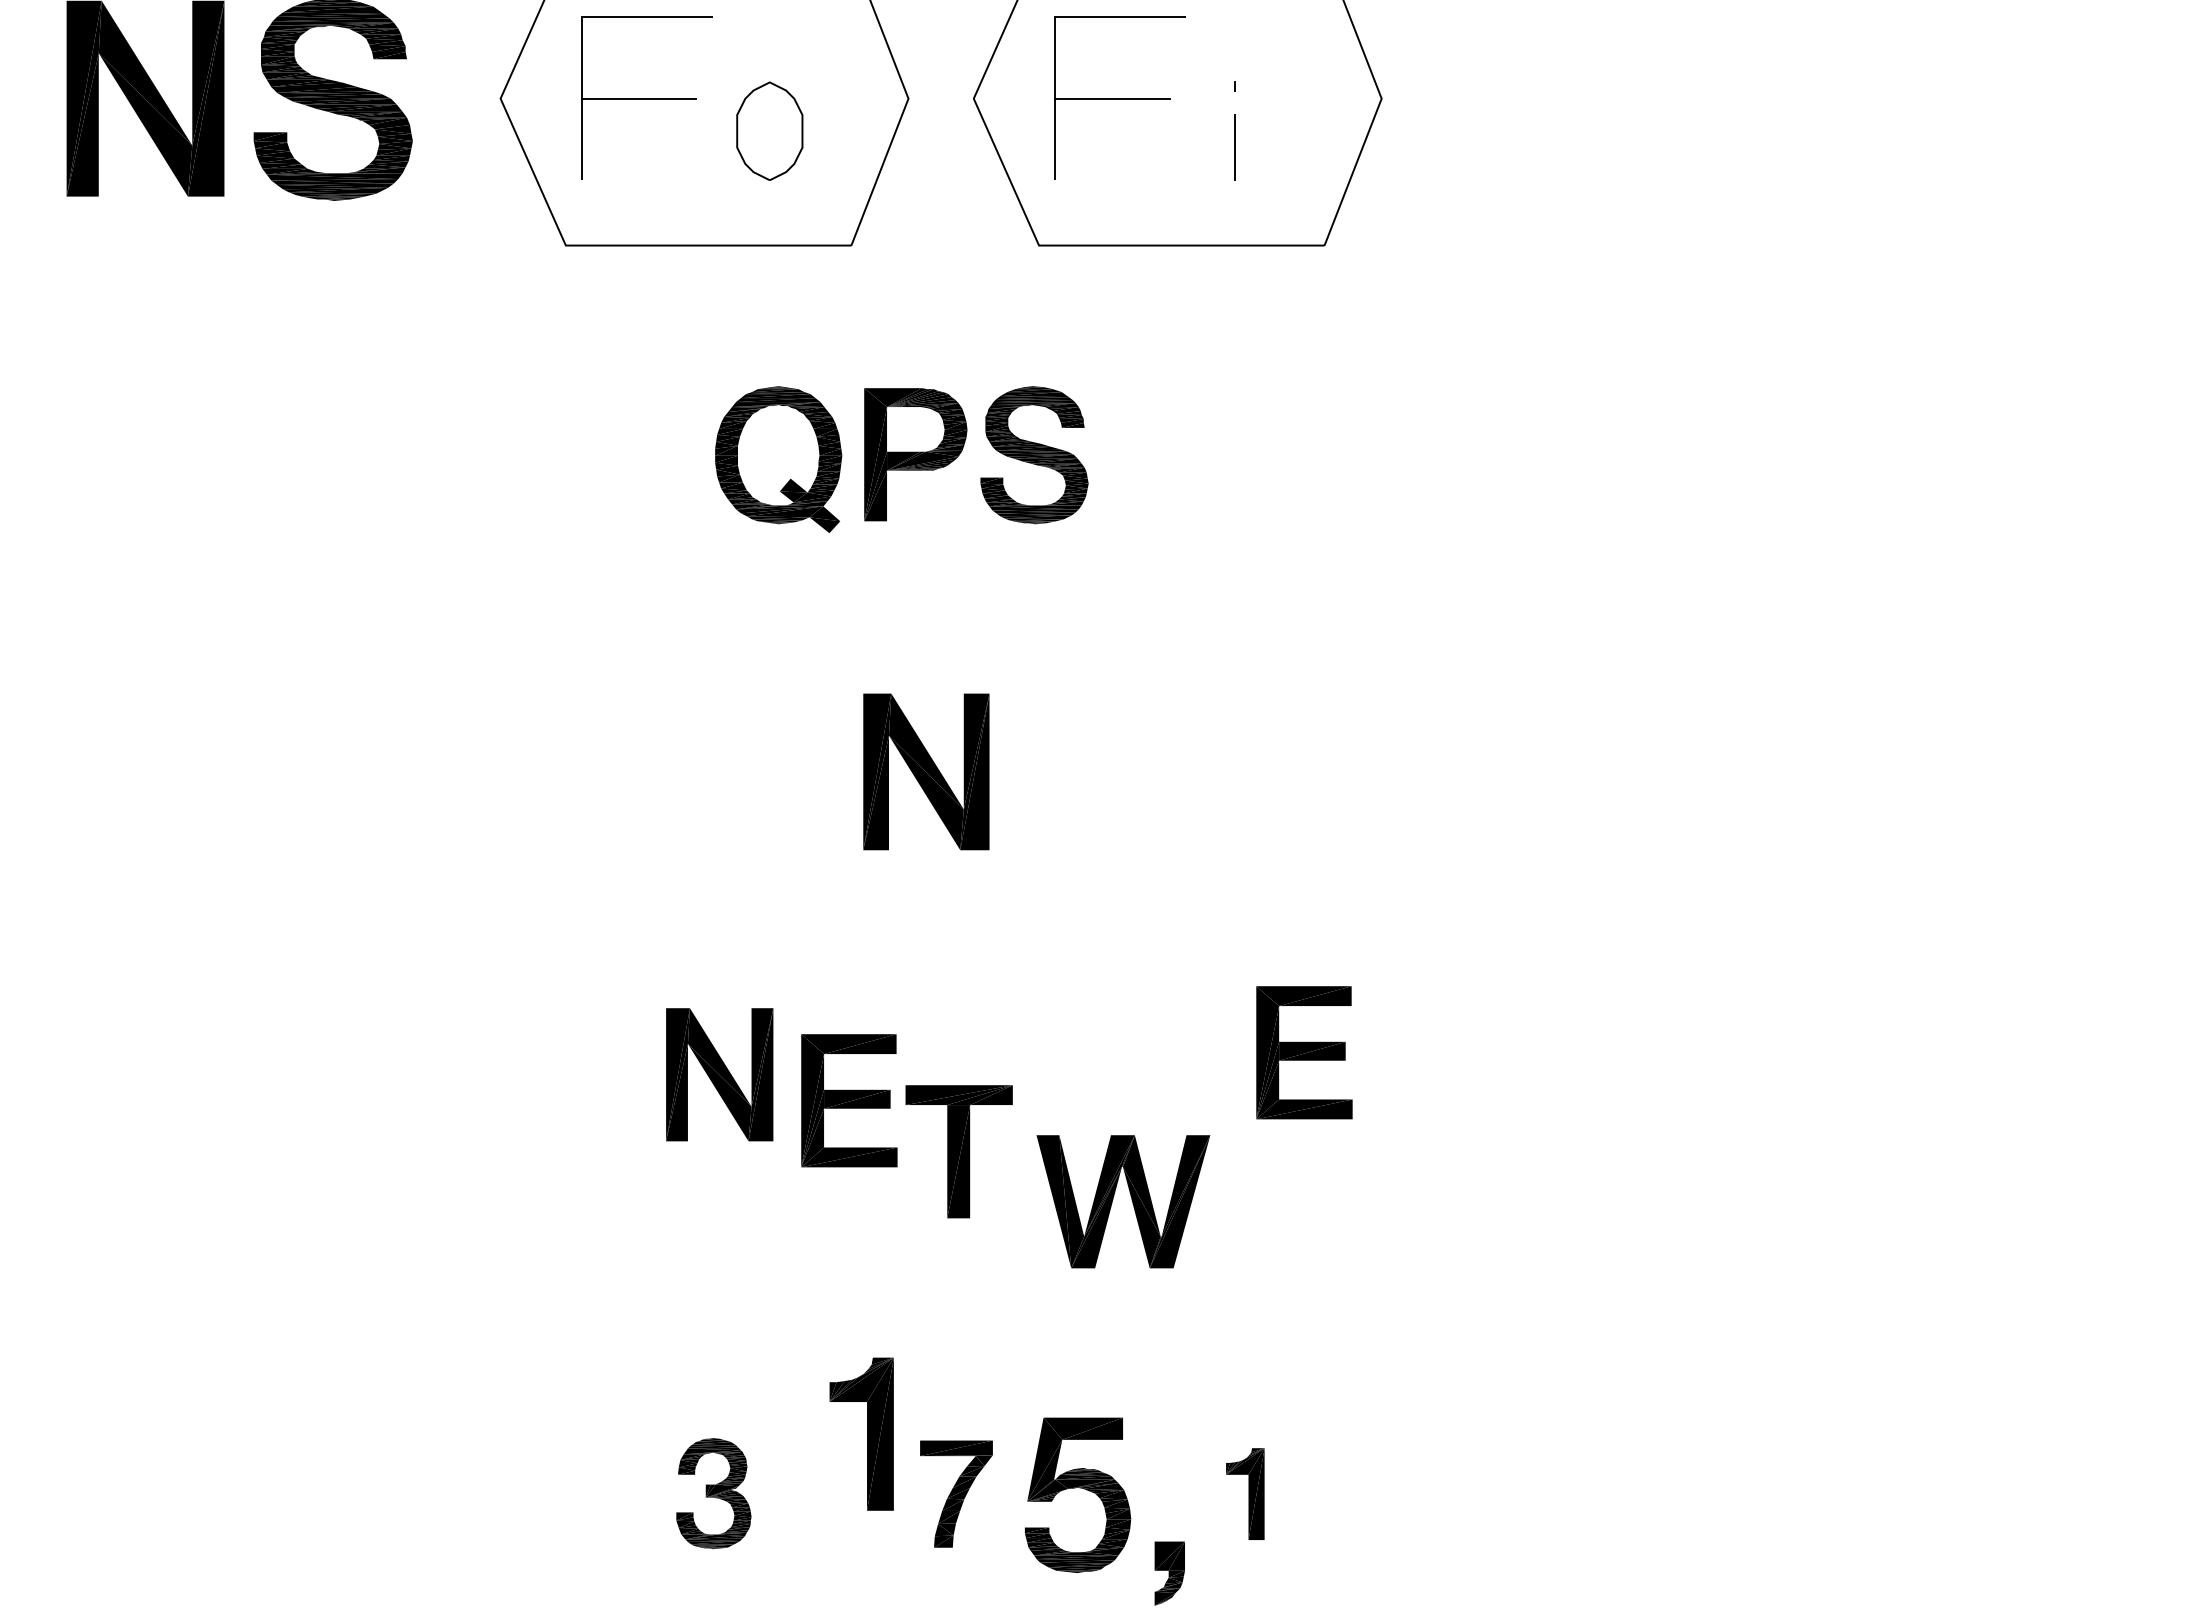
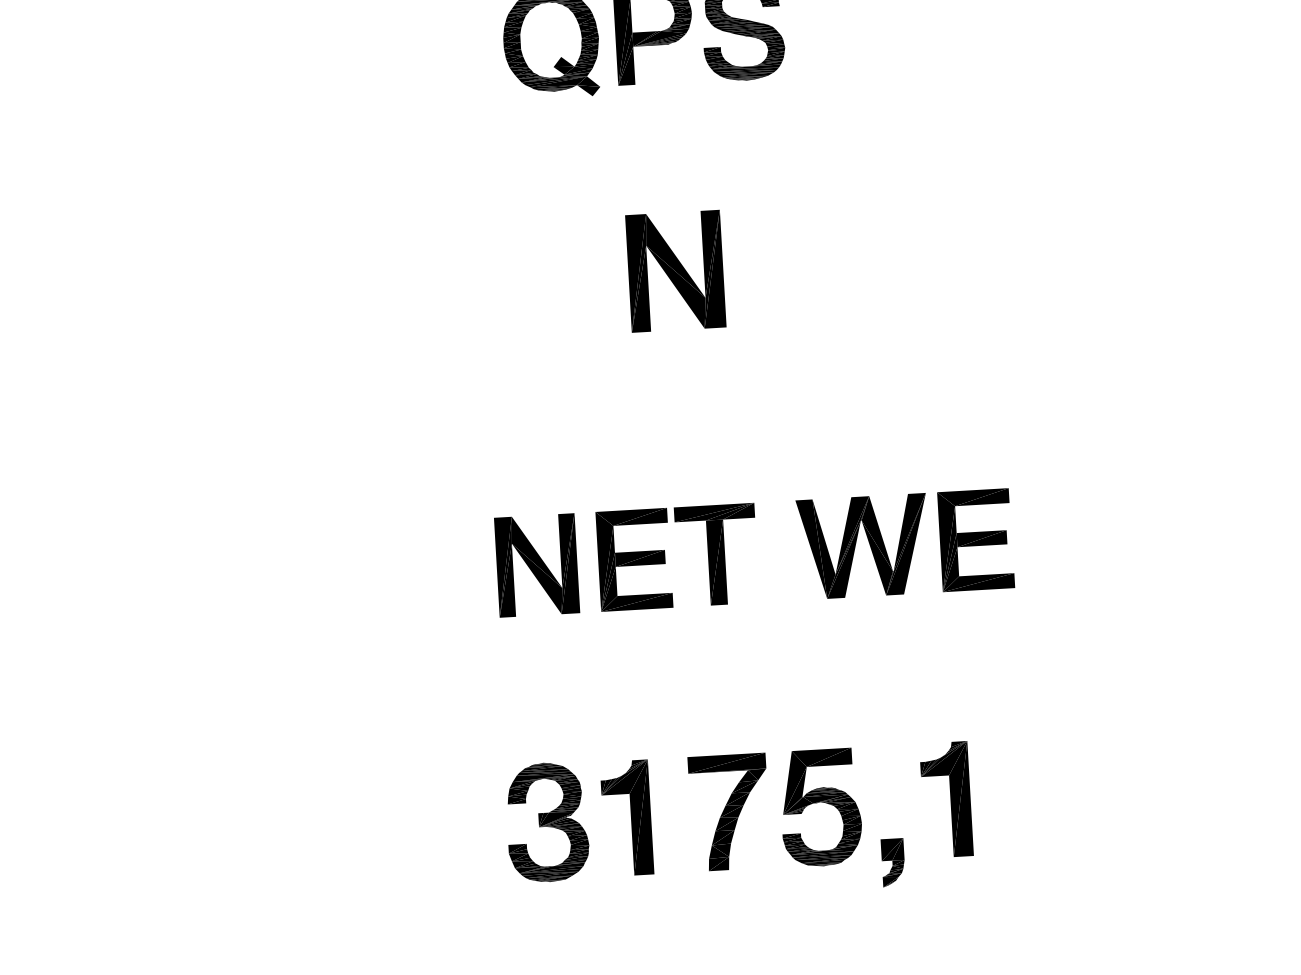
part: (1304, 1052) -> (976, 539), moved
part: (719, 1074) -> (536, 565), moved
part: (849, 1100) -> (634, 559), moved
part: (1131, 1200) -> (869, 545), moved
part: (861, 1433) -> (626, 817), moved
part: (713, 1493) -> (547, 822), size x1.43
part: (956, 1493) -> (729, 811), size x1.43
part: (1245, 1493) -> (946, 799), size x1.67

